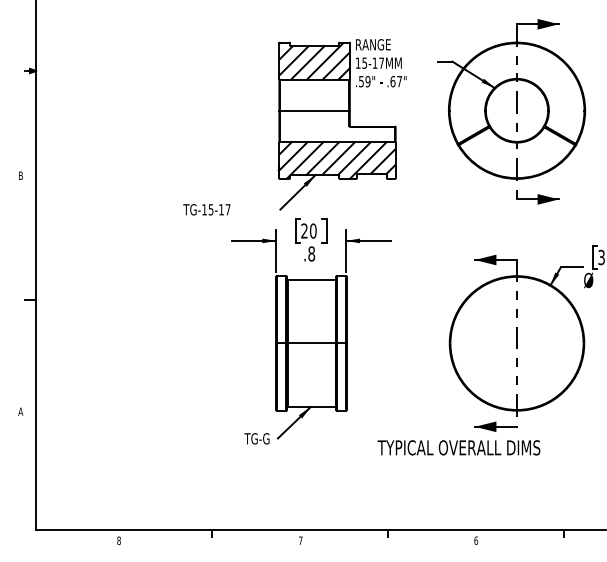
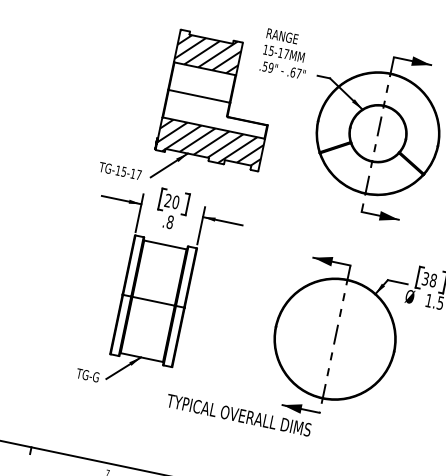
text: (381, 63) -> (286, 54), moved
text: (206, 209) -> (119, 170), moved
text: (458, 447) -> (238, 414), moved

